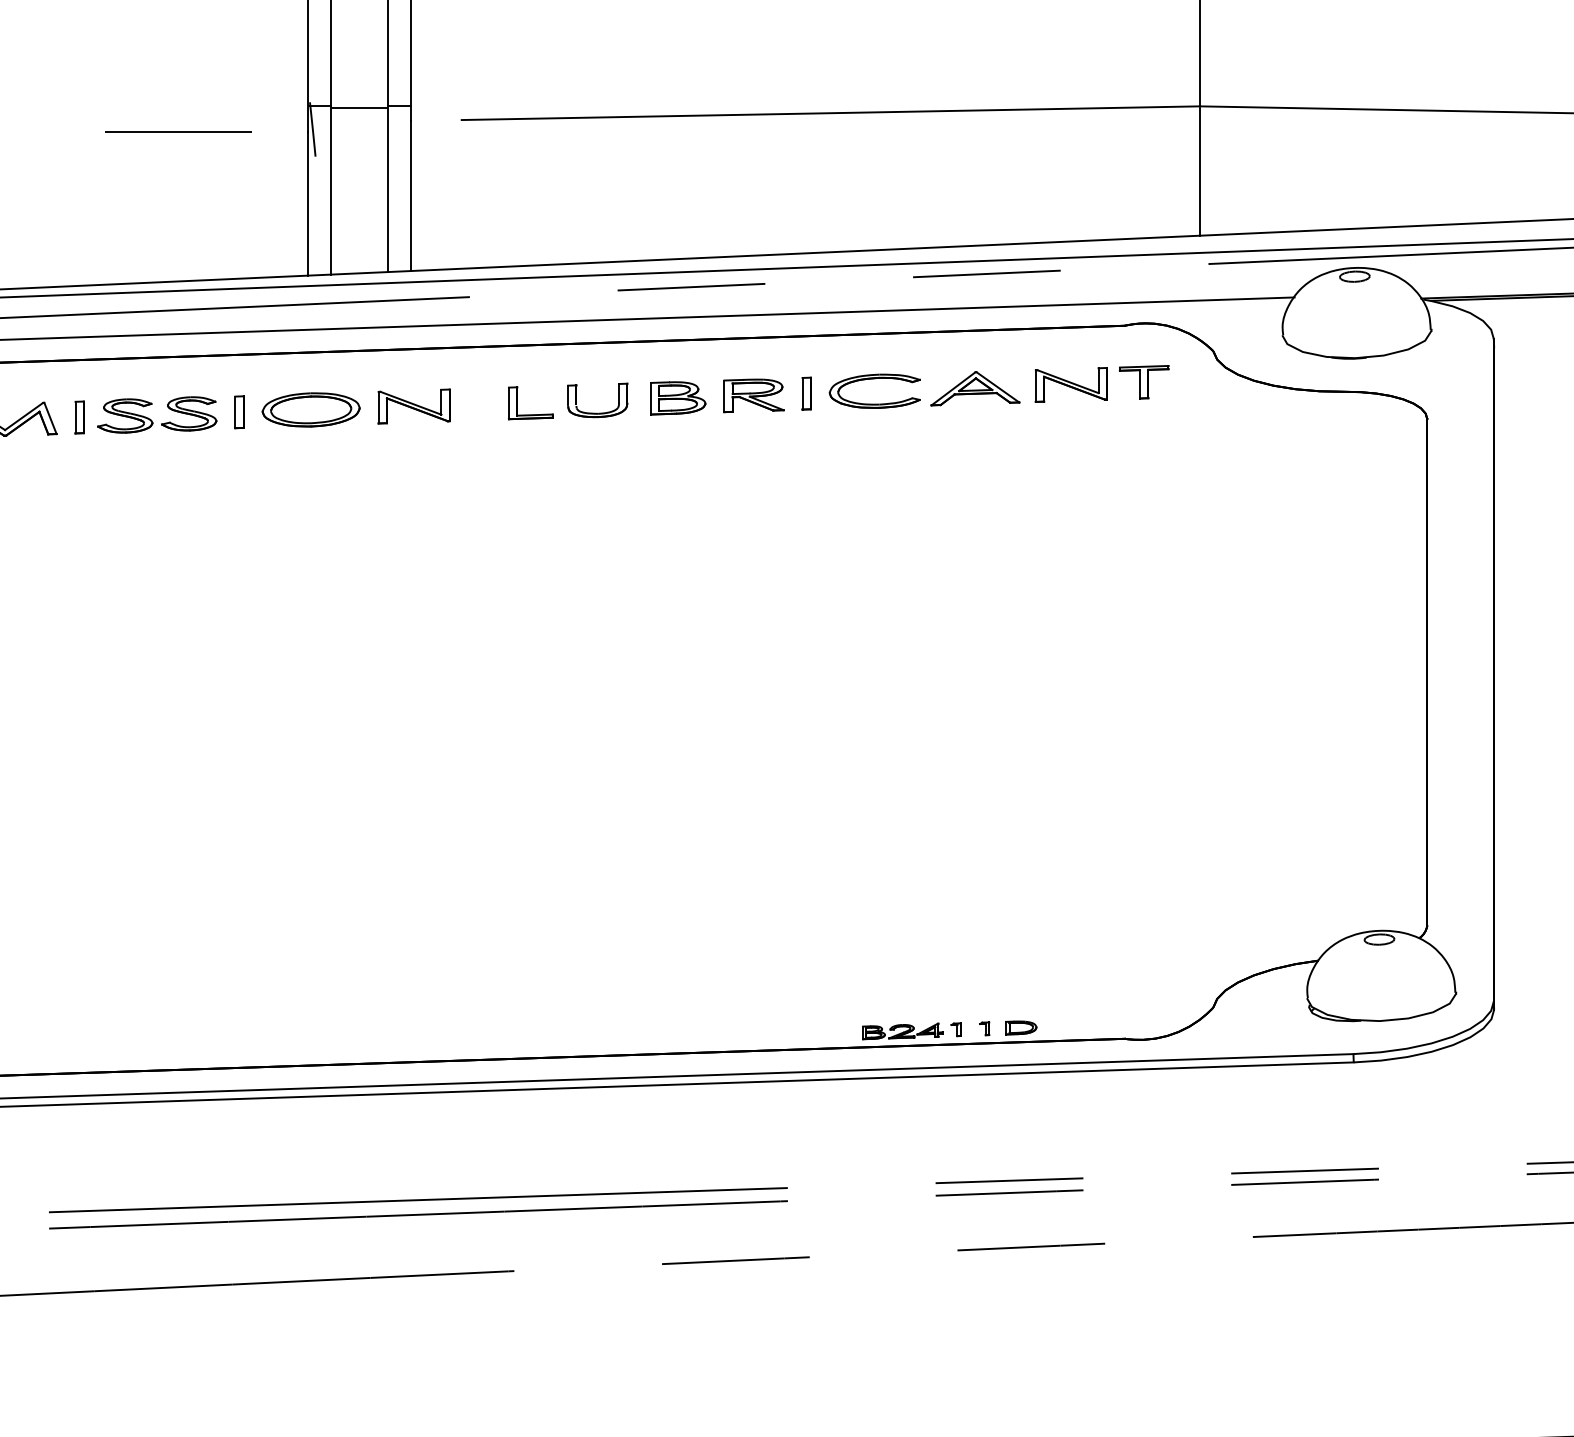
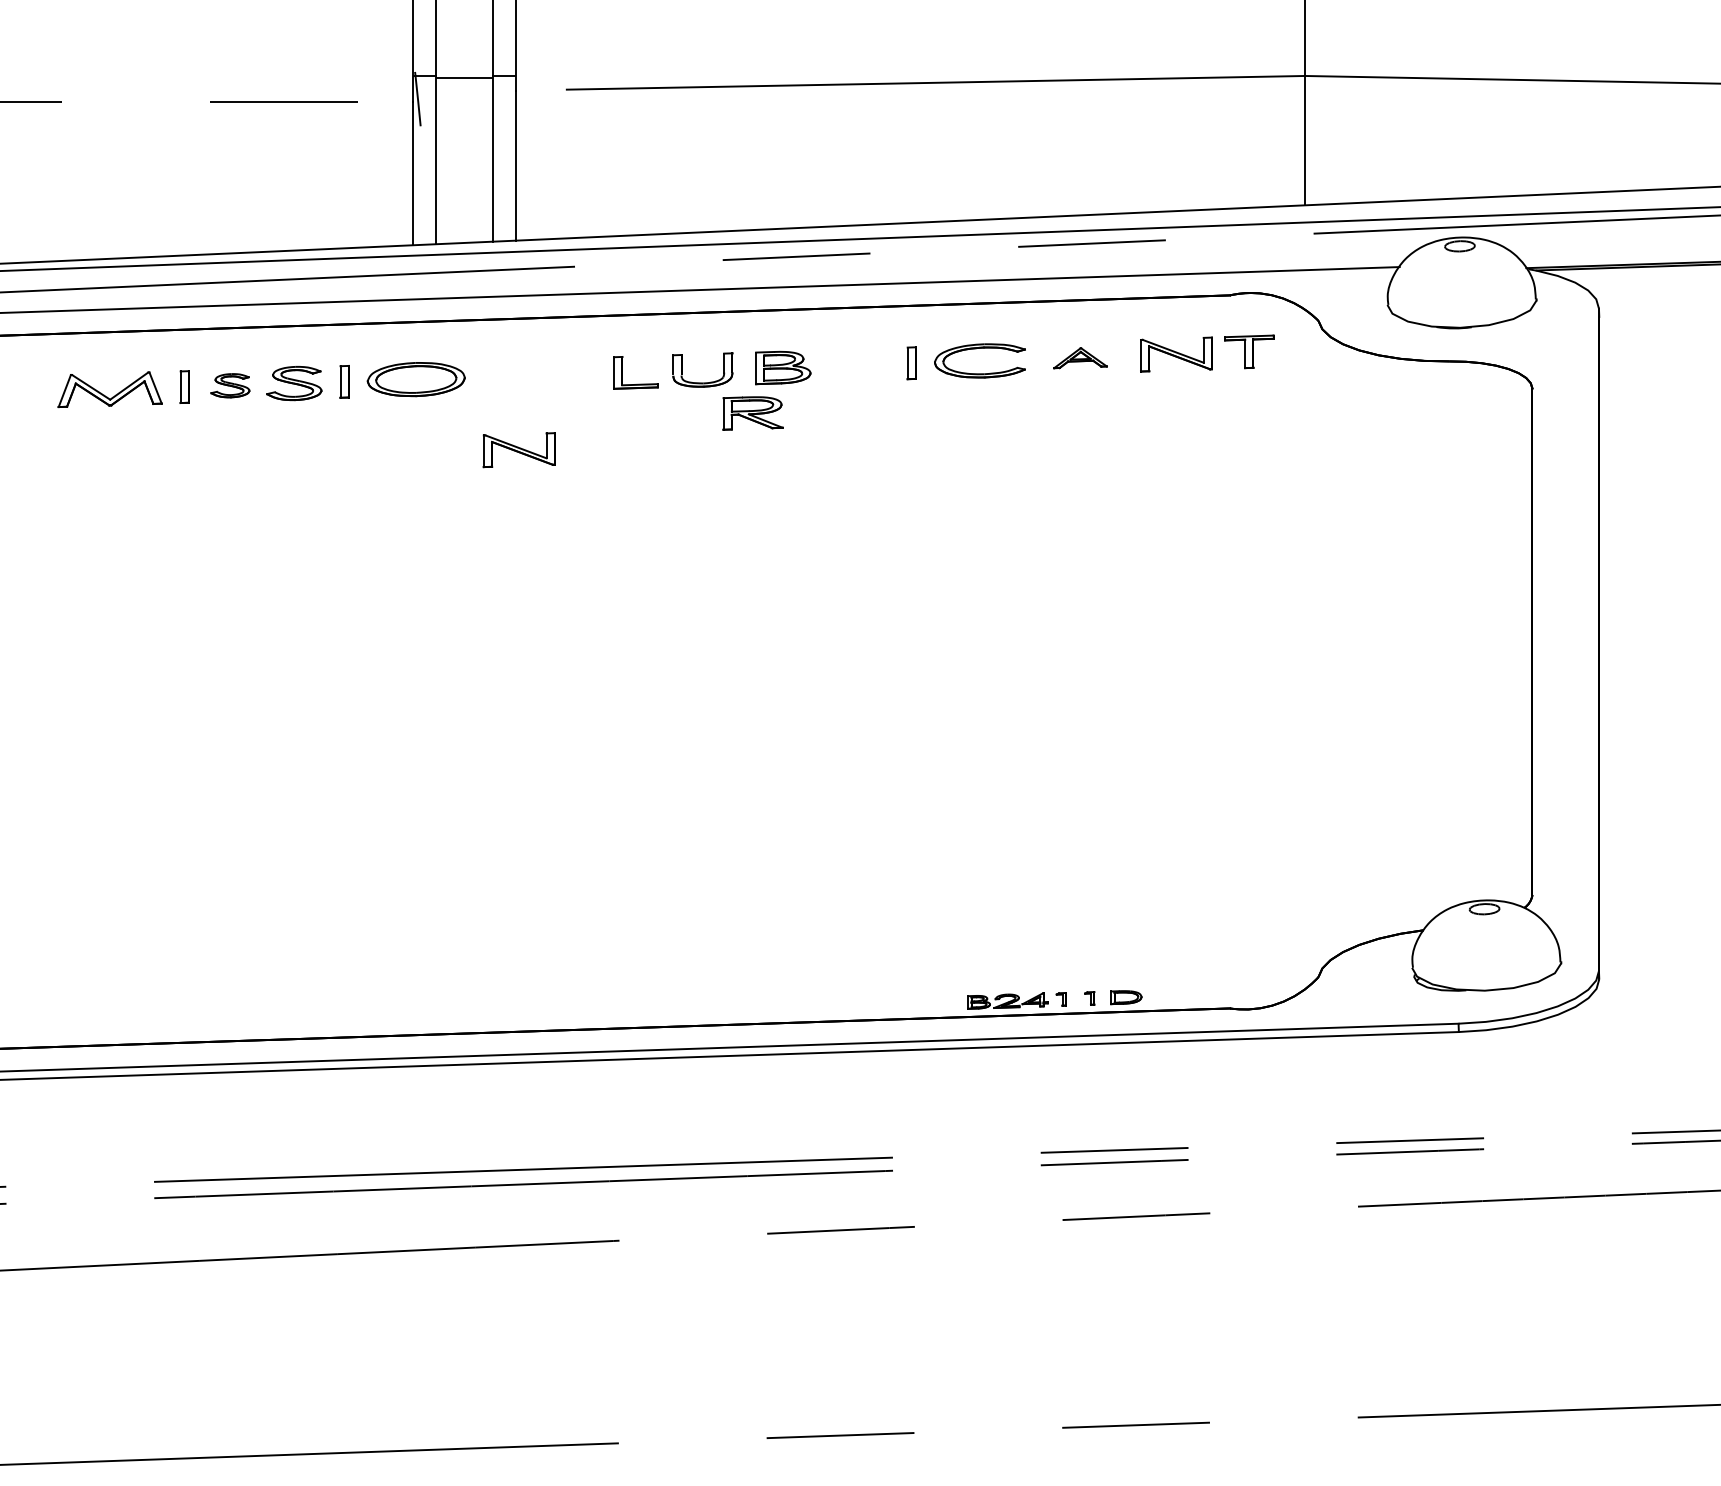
part: (975, 387) -> (1080, 357), size x0.6
part: (753, 395) -> (752, 413), moved
part: (413, 406) -> (518, 450), moved
part: (125, 415) -> (230, 385), size x0.7

